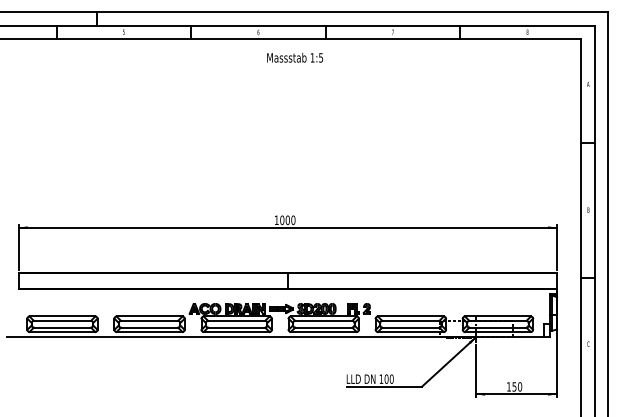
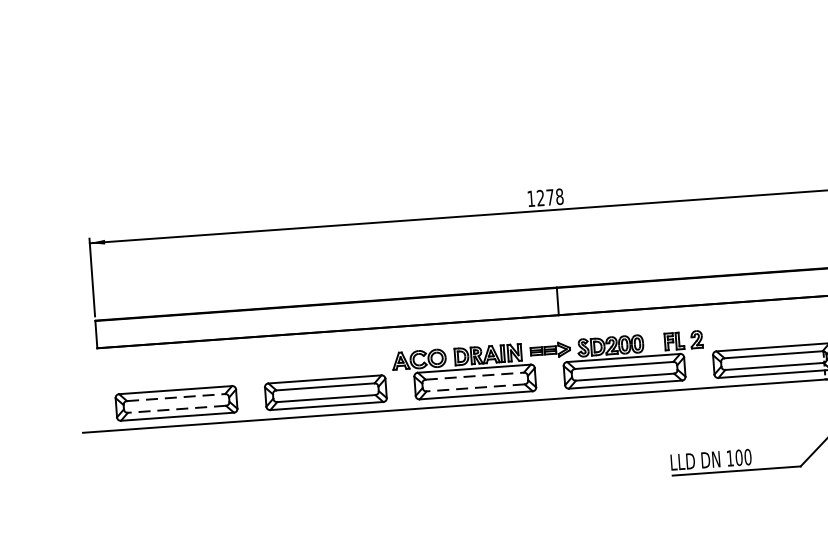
text: (287, 220) -> (549, 197), 1000 -> 1278
line: (62, 320) -> (176, 396), solid -> dashed
line: (236, 320) -> (474, 375), solid -> dashed
line: (62, 327) -> (177, 408), solid -> dashed
line: (236, 327) -> (475, 387), solid -> dashed

